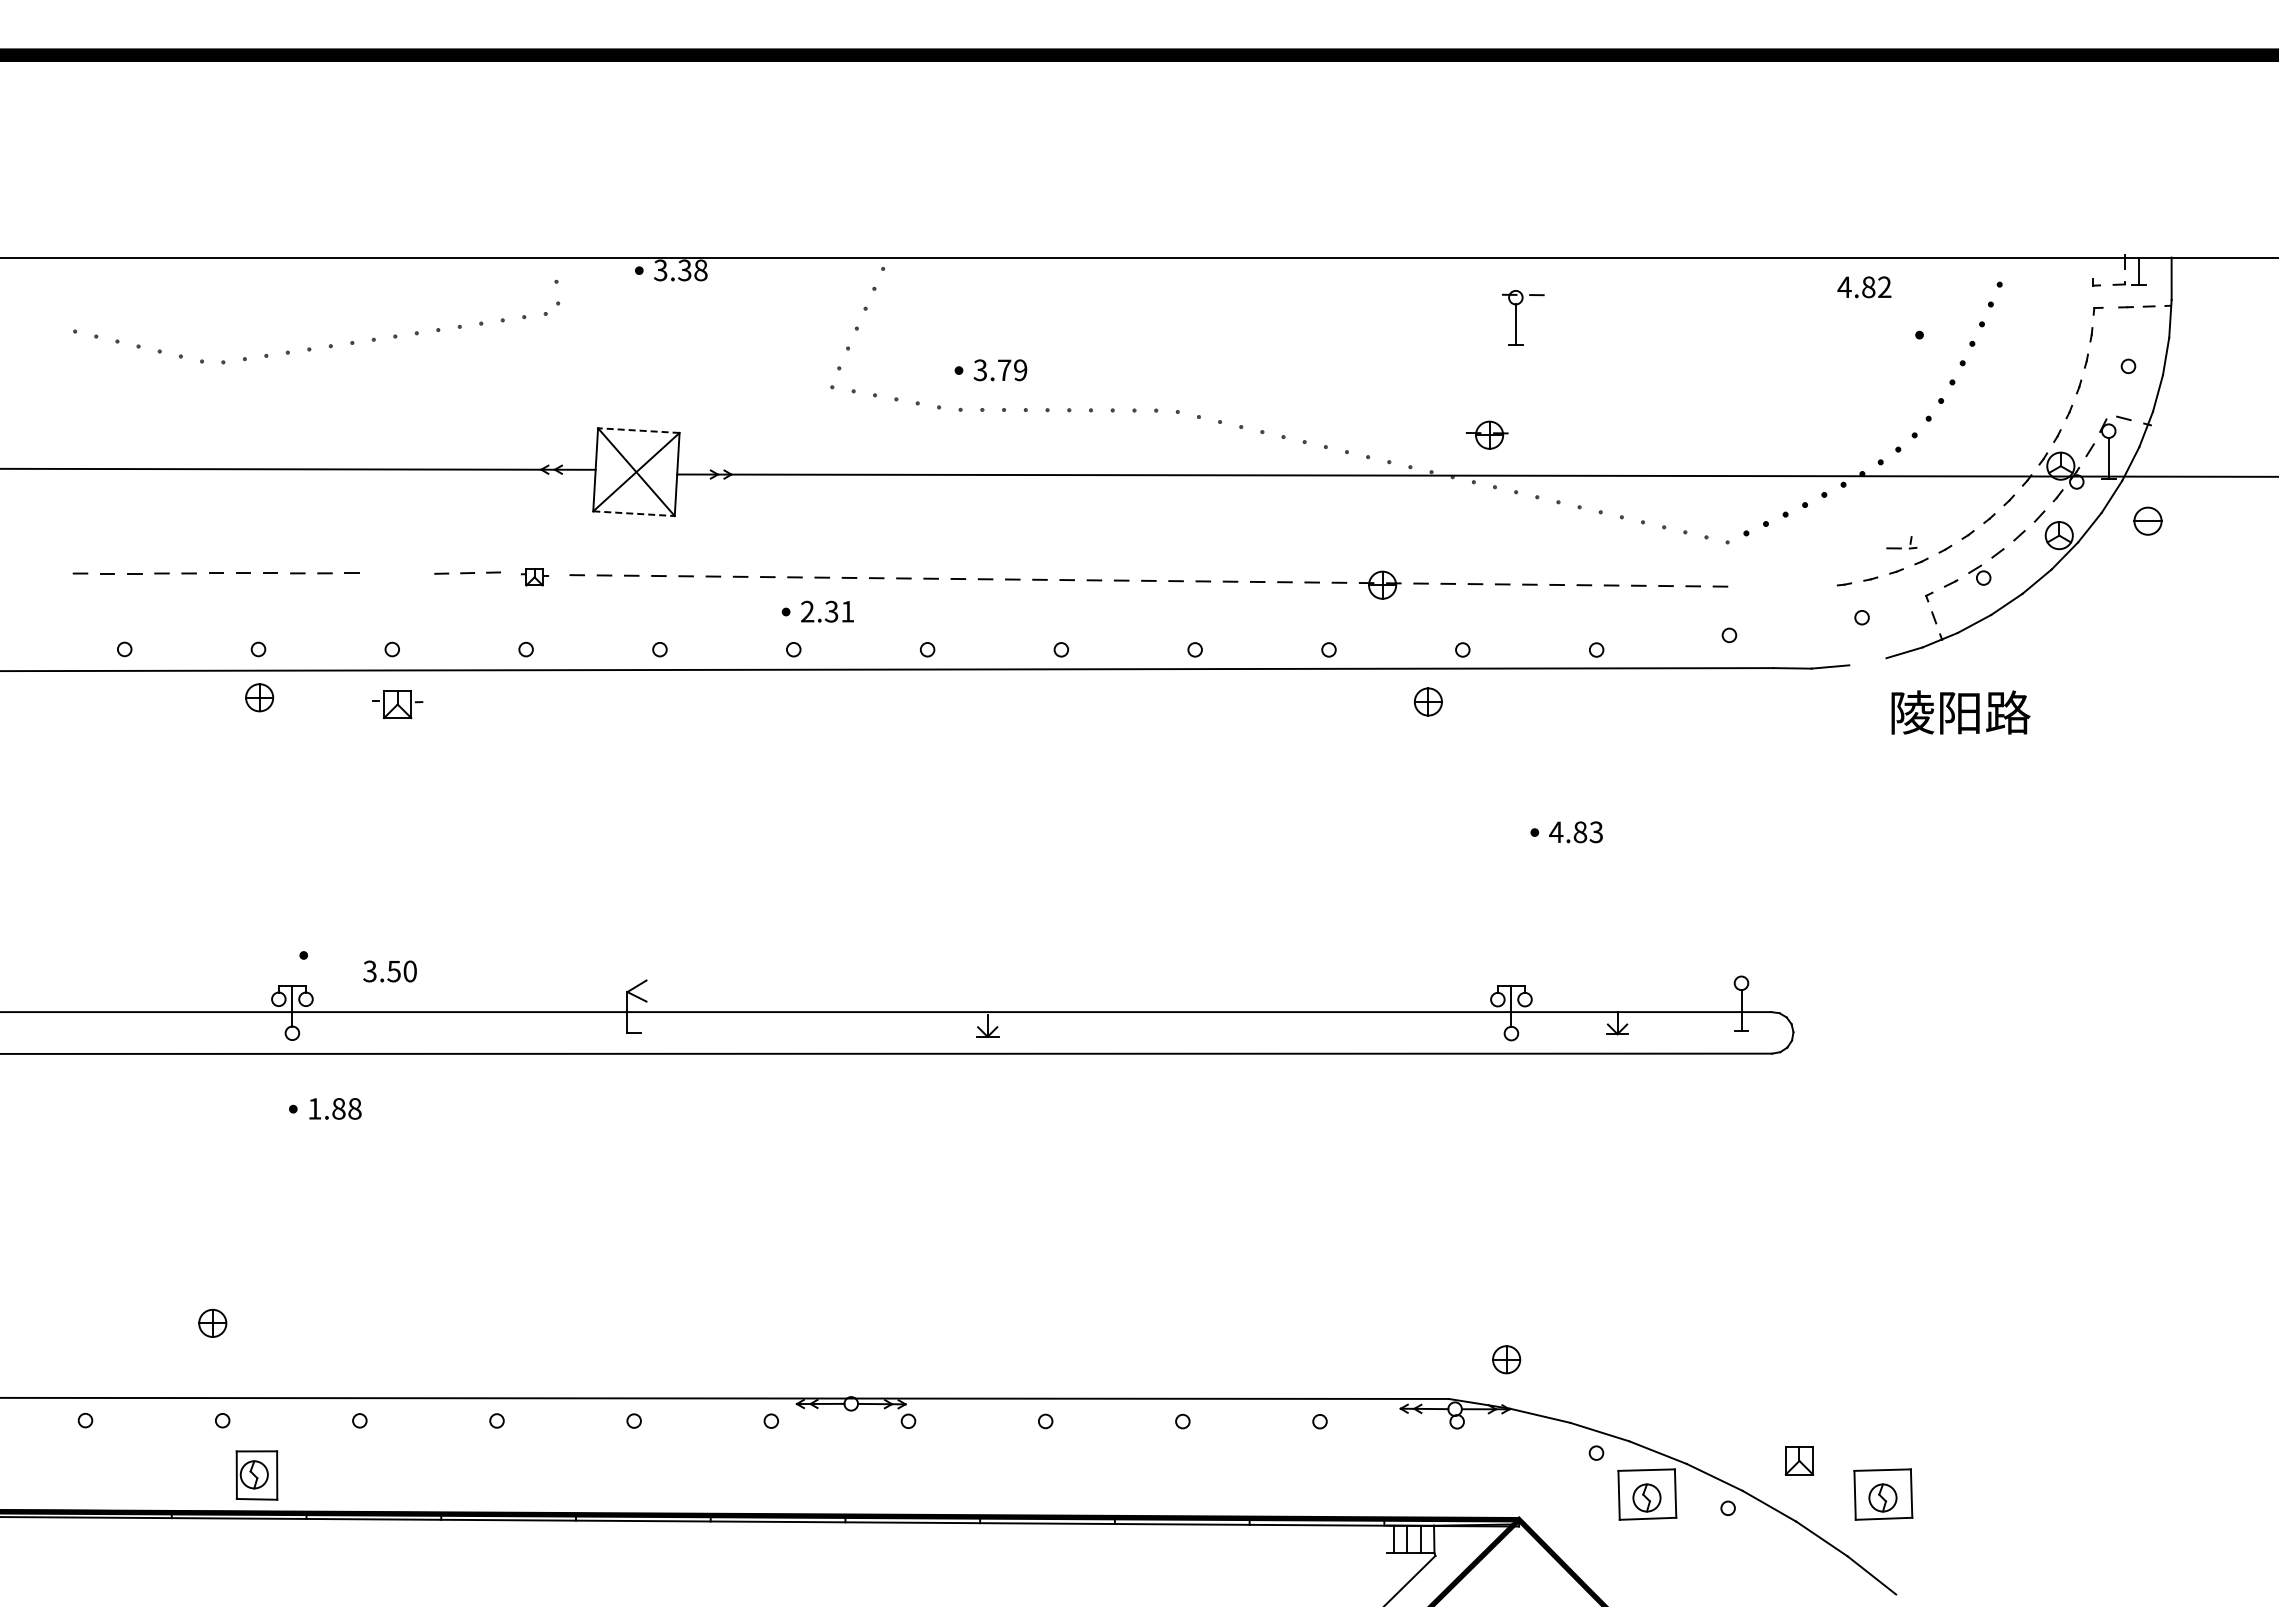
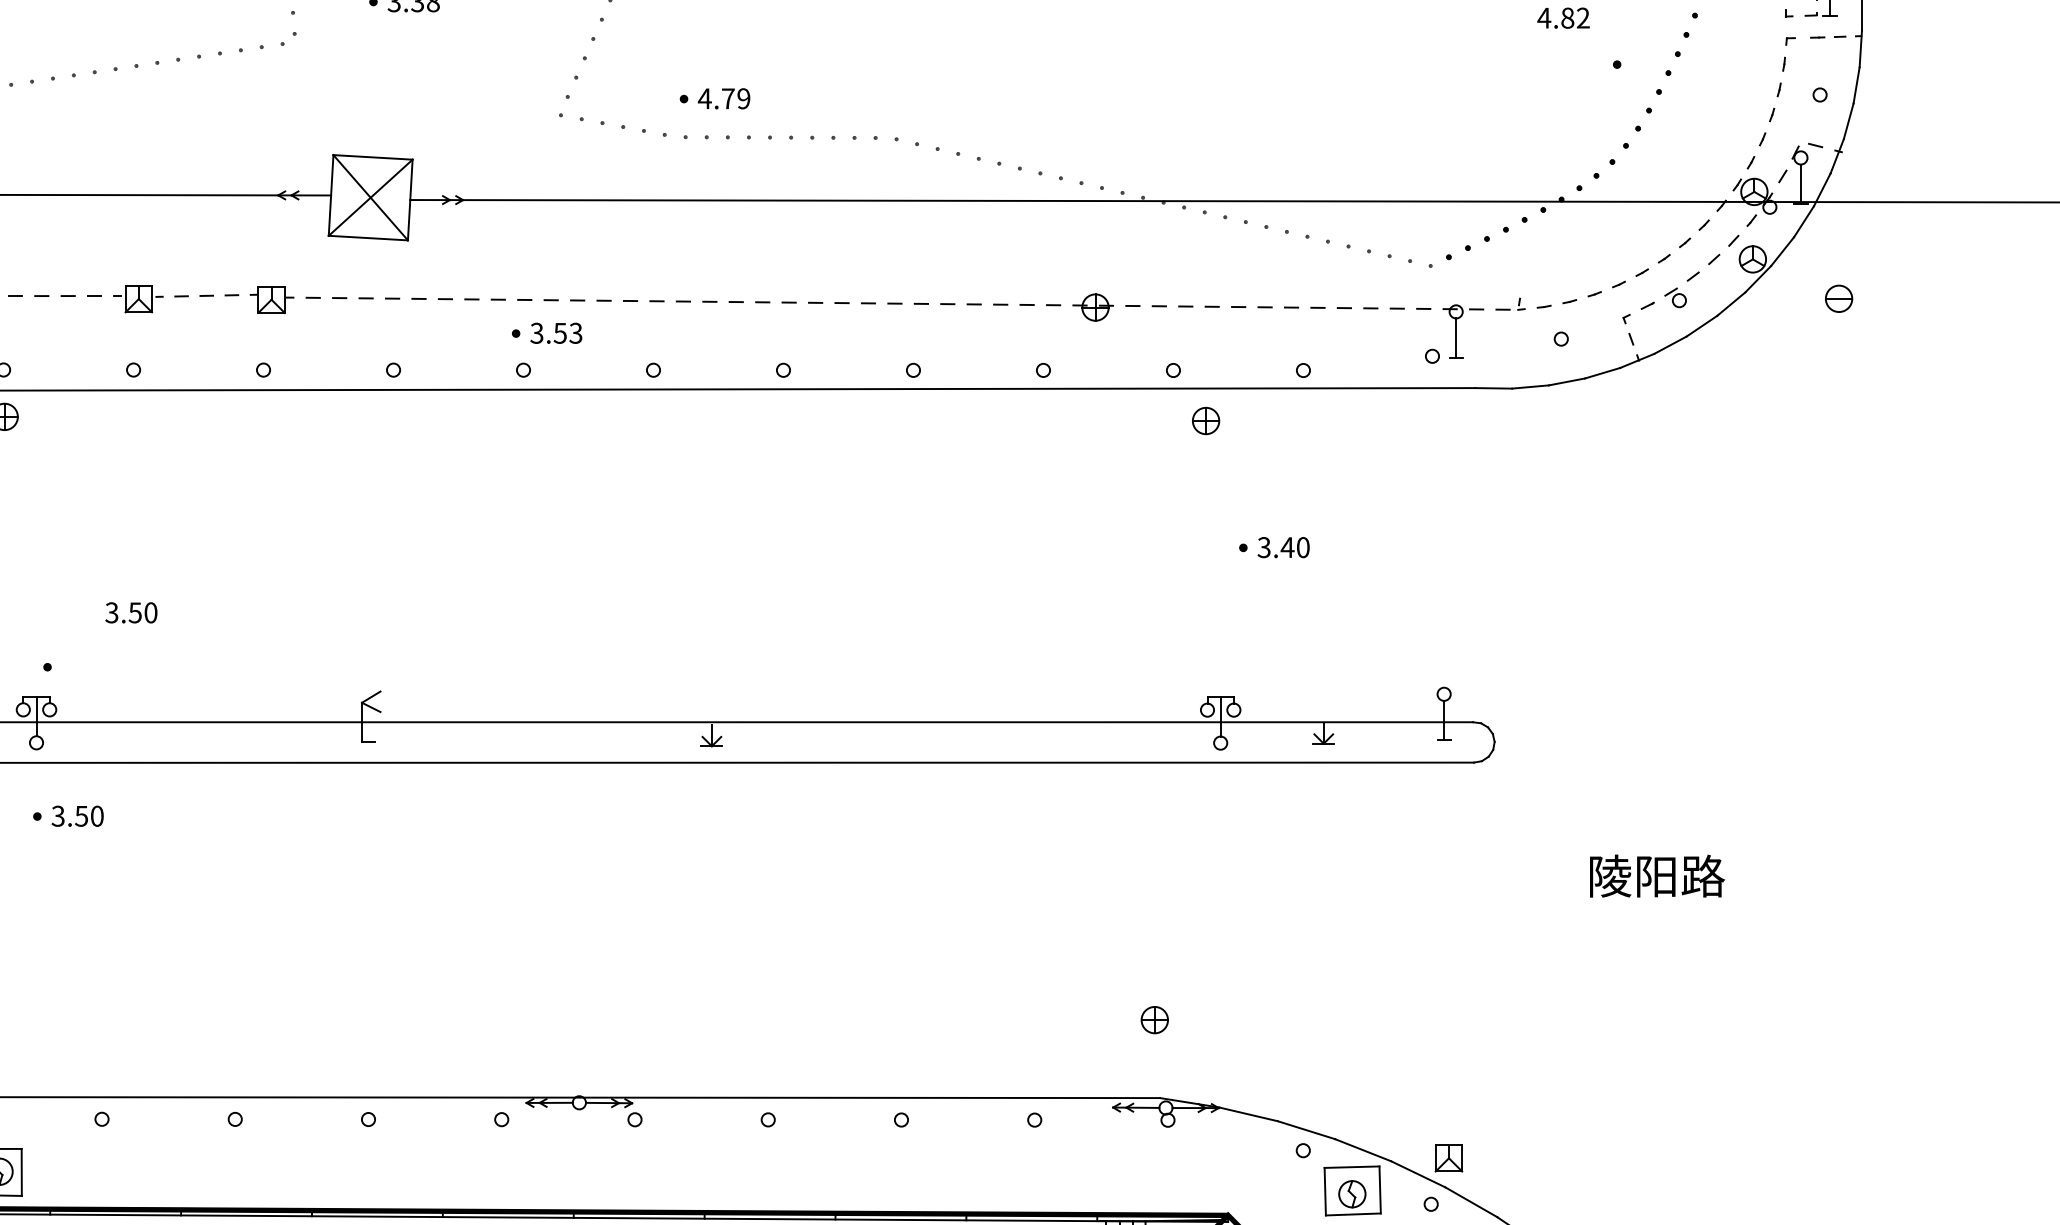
part: (1516, 317) -> (1456, 331), moved
text: (980, 370) -> (704, 98), 3.79 -> 4.79
line: (638, 430) -> (372, 157), dashed -> solid
part: (1486, 434) -> (1196, 161), removed
line: (634, 513) -> (368, 237), dashed -> solid
part: (2147, 520) -> (1838, 298), moved
part: (1901, 542) -> (1510, 303), moved
part: (534, 577) -> (271, 300), size x1.67
text: (827, 611) -> (556, 333), 2.31 -> 3.53
line: (1867, 661) -> (1566, 381), added
part: (1427, 701) -> (1205, 420), moved
part: (397, 704) -> (138, 299), moved
text: (1960, 712) -> (1656, 876), moved
text: (1576, 832) -> (1283, 547), 4.83 -> 3.40
text: (389, 971) -> (130, 612), moved
text: (334, 1108) -> (77, 815), 1.88 -> 3.50
part: (1506, 1359) -> (1154, 1019), moved
part: (1799, 1460) -> (1449, 1157), moved
part: (1883, 1494) -> (1582, 1190), removed

